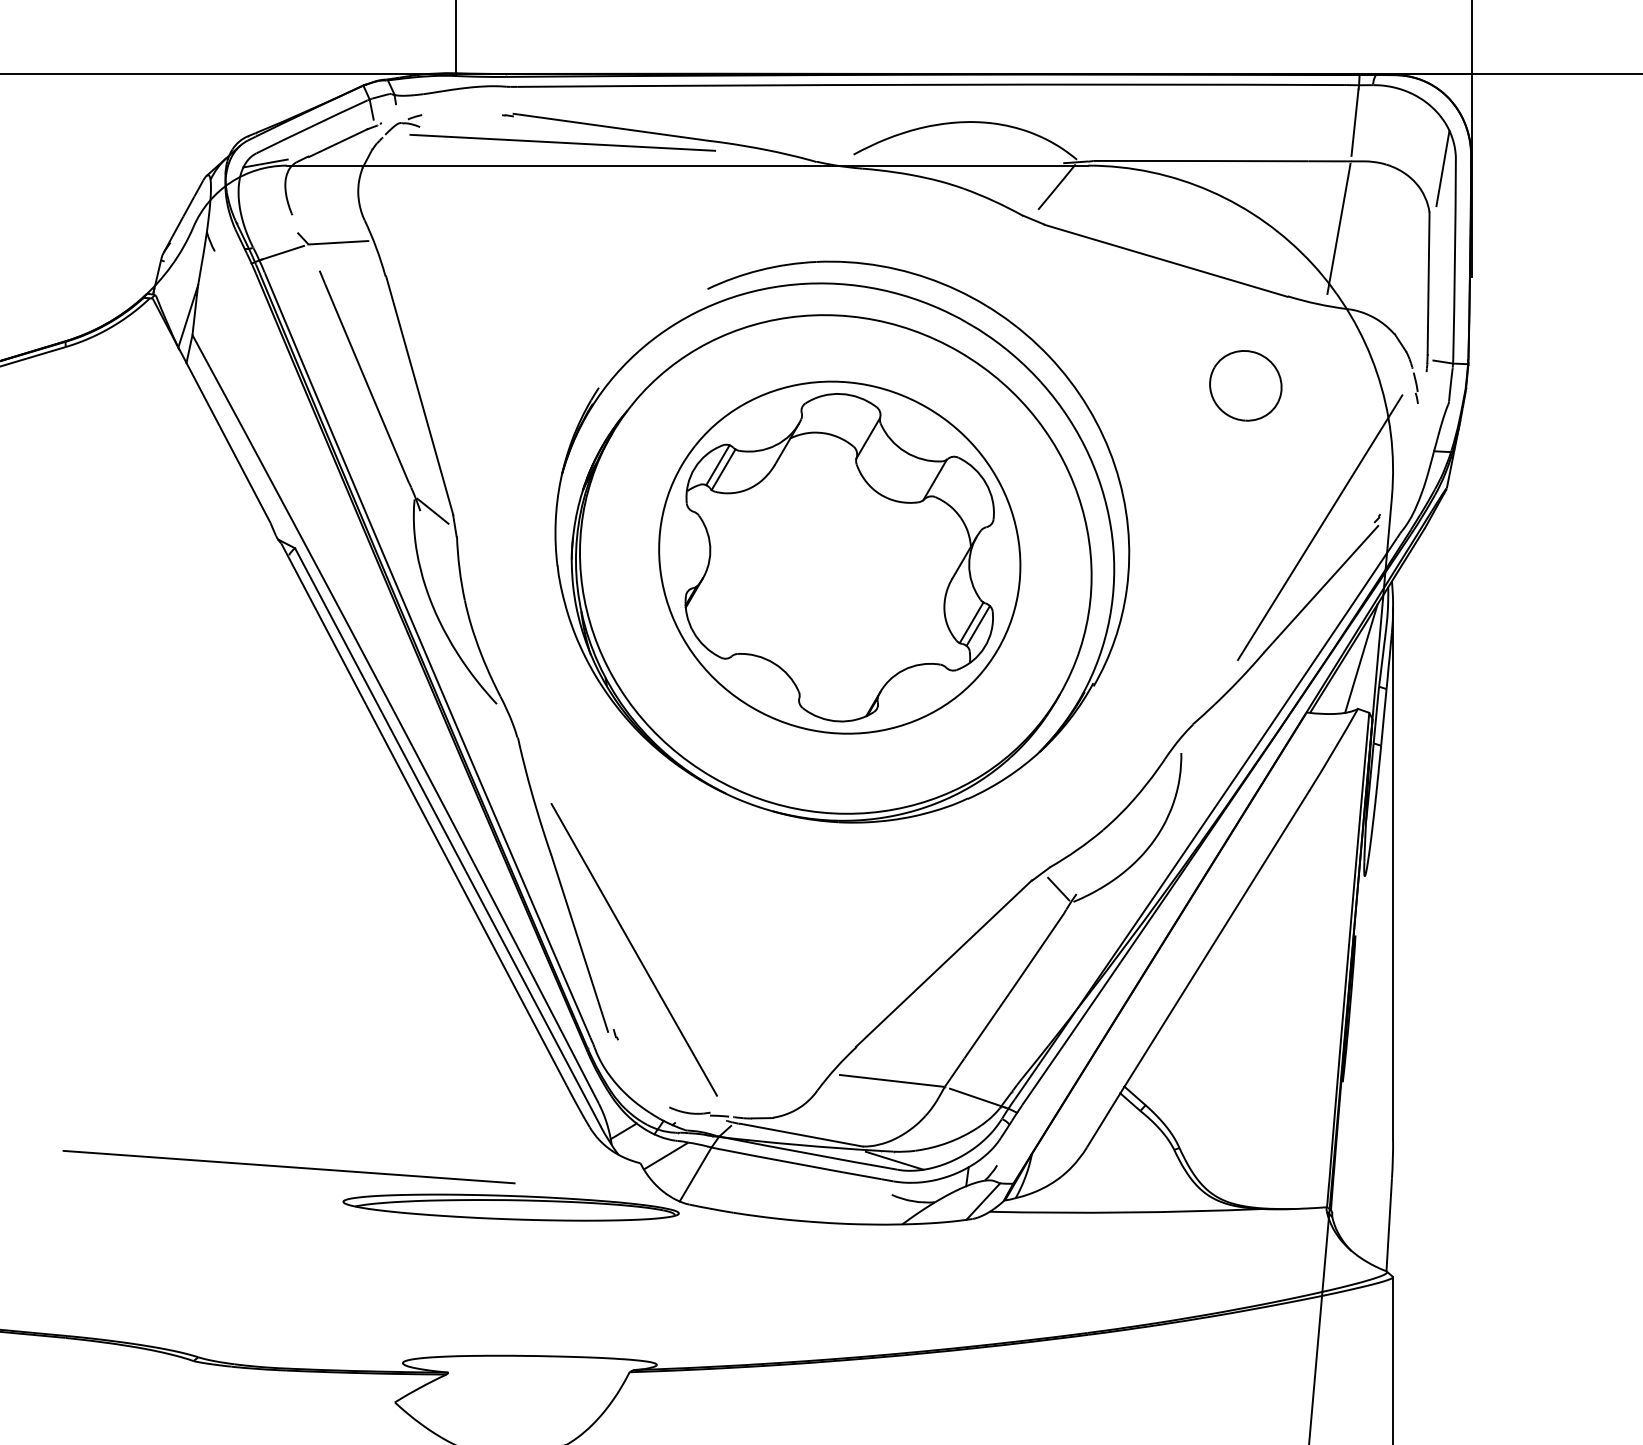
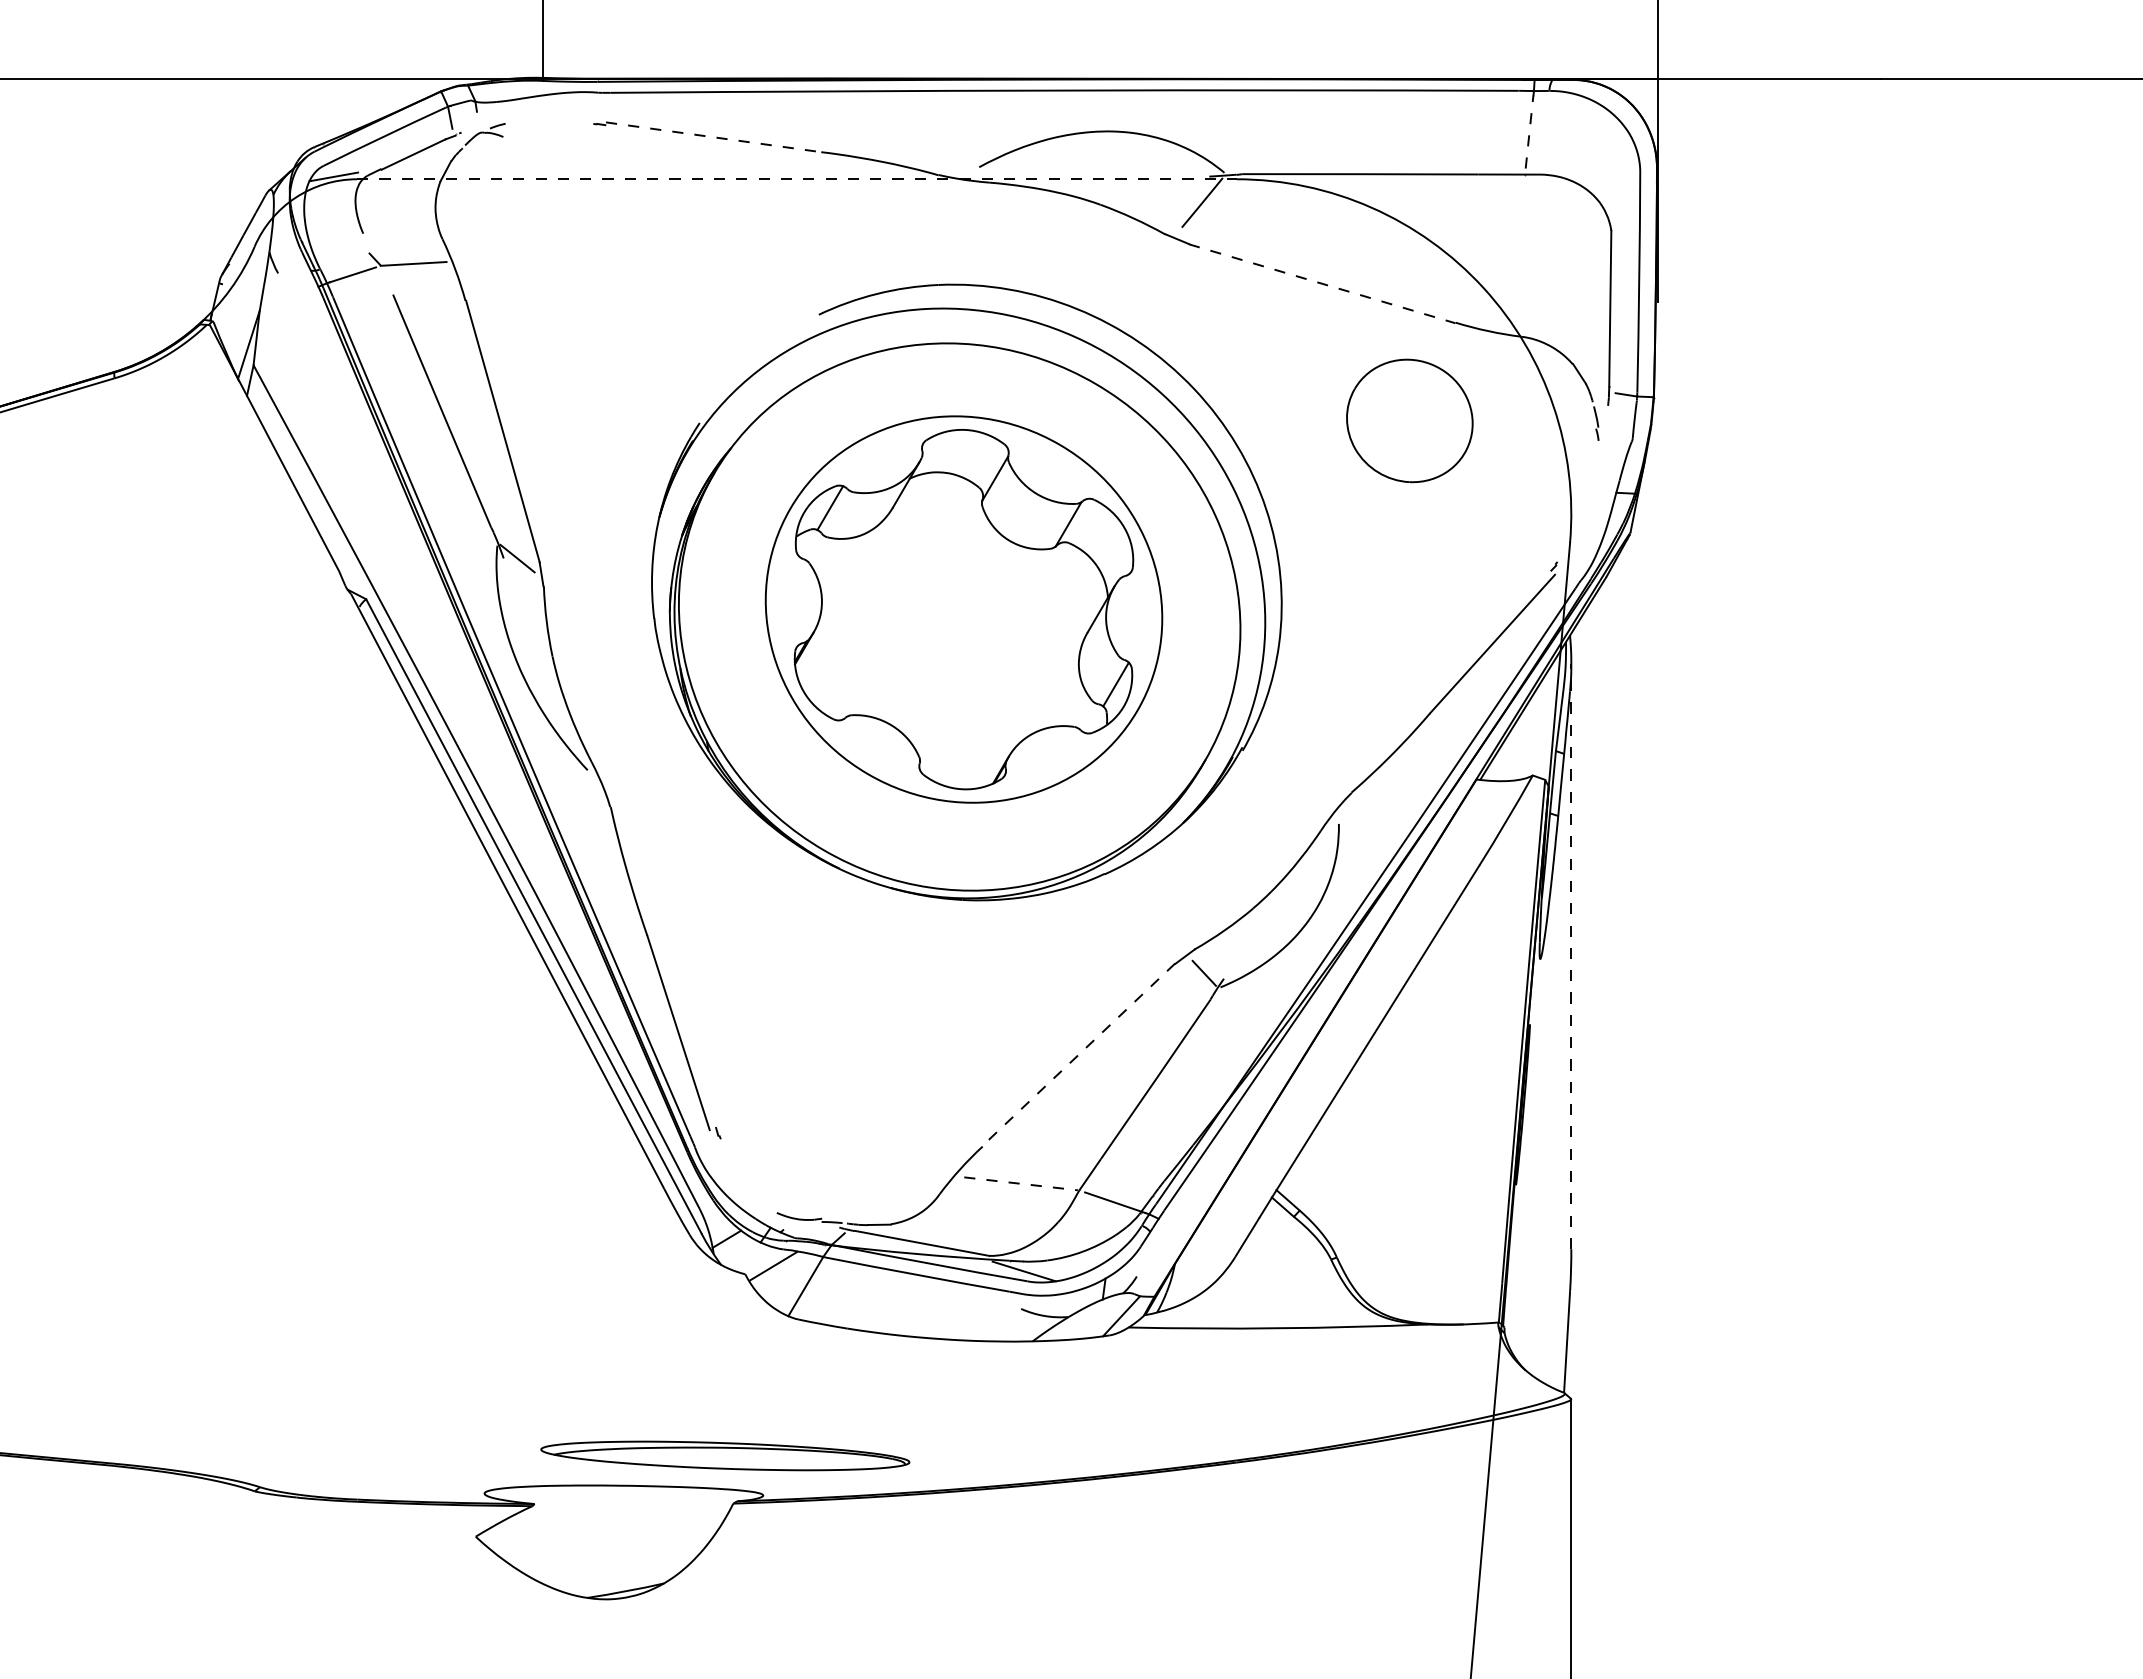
line: (1354, 123) -> (1529, 132), solid -> dashed
line: (611, 127) -> (713, 137), solid -> dashed
line: (562, 143) -> (659, 154), removed
line: (687, 165) -> (796, 179), solid -> dashed
line: (1442, 168) -> (1625, 182), removed
line: (1338, 228) -> (1511, 248), removed
line: (1166, 260) -> (1322, 283), solid -> dashed
part: (1245, 385) -> (1409, 420), size x1.6
line: (723, 469) -> (836, 512), removed
line: (1320, 527) -> (1491, 576), removed
line: (971, 622) -> (1108, 680), removed
line: (1361, 657) -> (1536, 719), removed
line: (1393, 872) -> (1571, 955), solid -> dashed
line: (634, 950) -> (738, 1040), removed
line: (944, 963) -> (1078, 1054), solid -> dashed
line: (892, 1080) -> (1021, 1183), solid -> dashed
line: (288, 1167) -> (359, 1278), removed
part: (511, 1207) -> (725, 1455), moved

